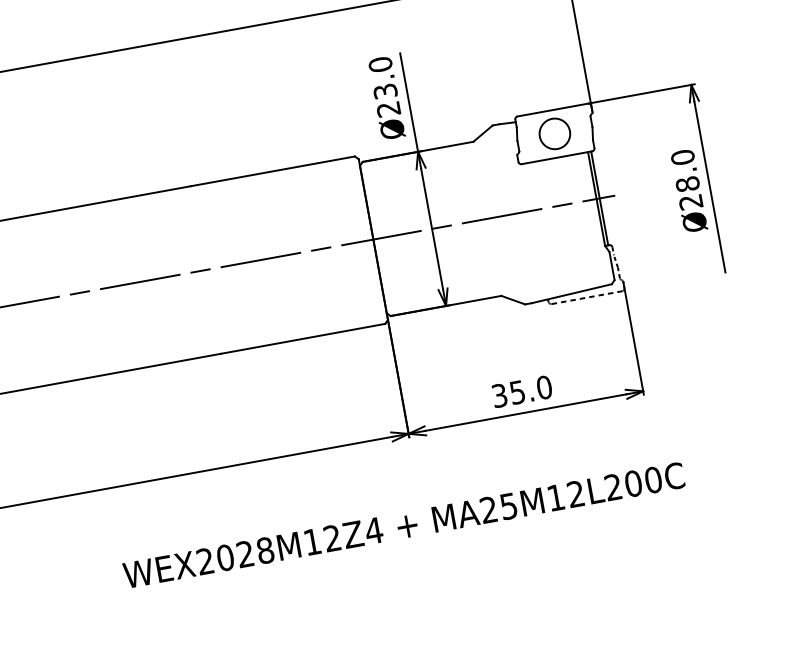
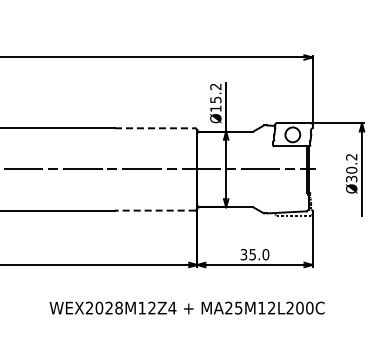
text: (383, 86) -> (215, 97), Ø23.0 -> Ø15.2
line: (273, 171) -> (155, 128), solid -> dashed
text: (686, 178) -> (351, 167), Ø28.0 -> Ø30.2
line: (301, 338) -> (154, 210), solid -> dashed

